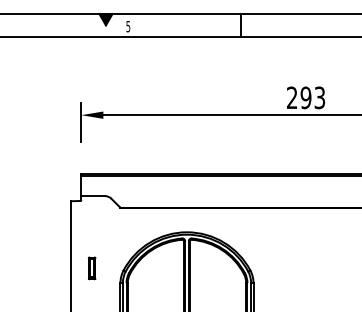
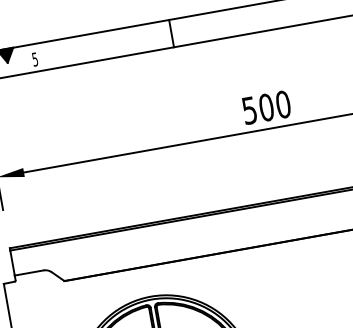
text: (306, 97) -> (266, 107), 293 -> 500

